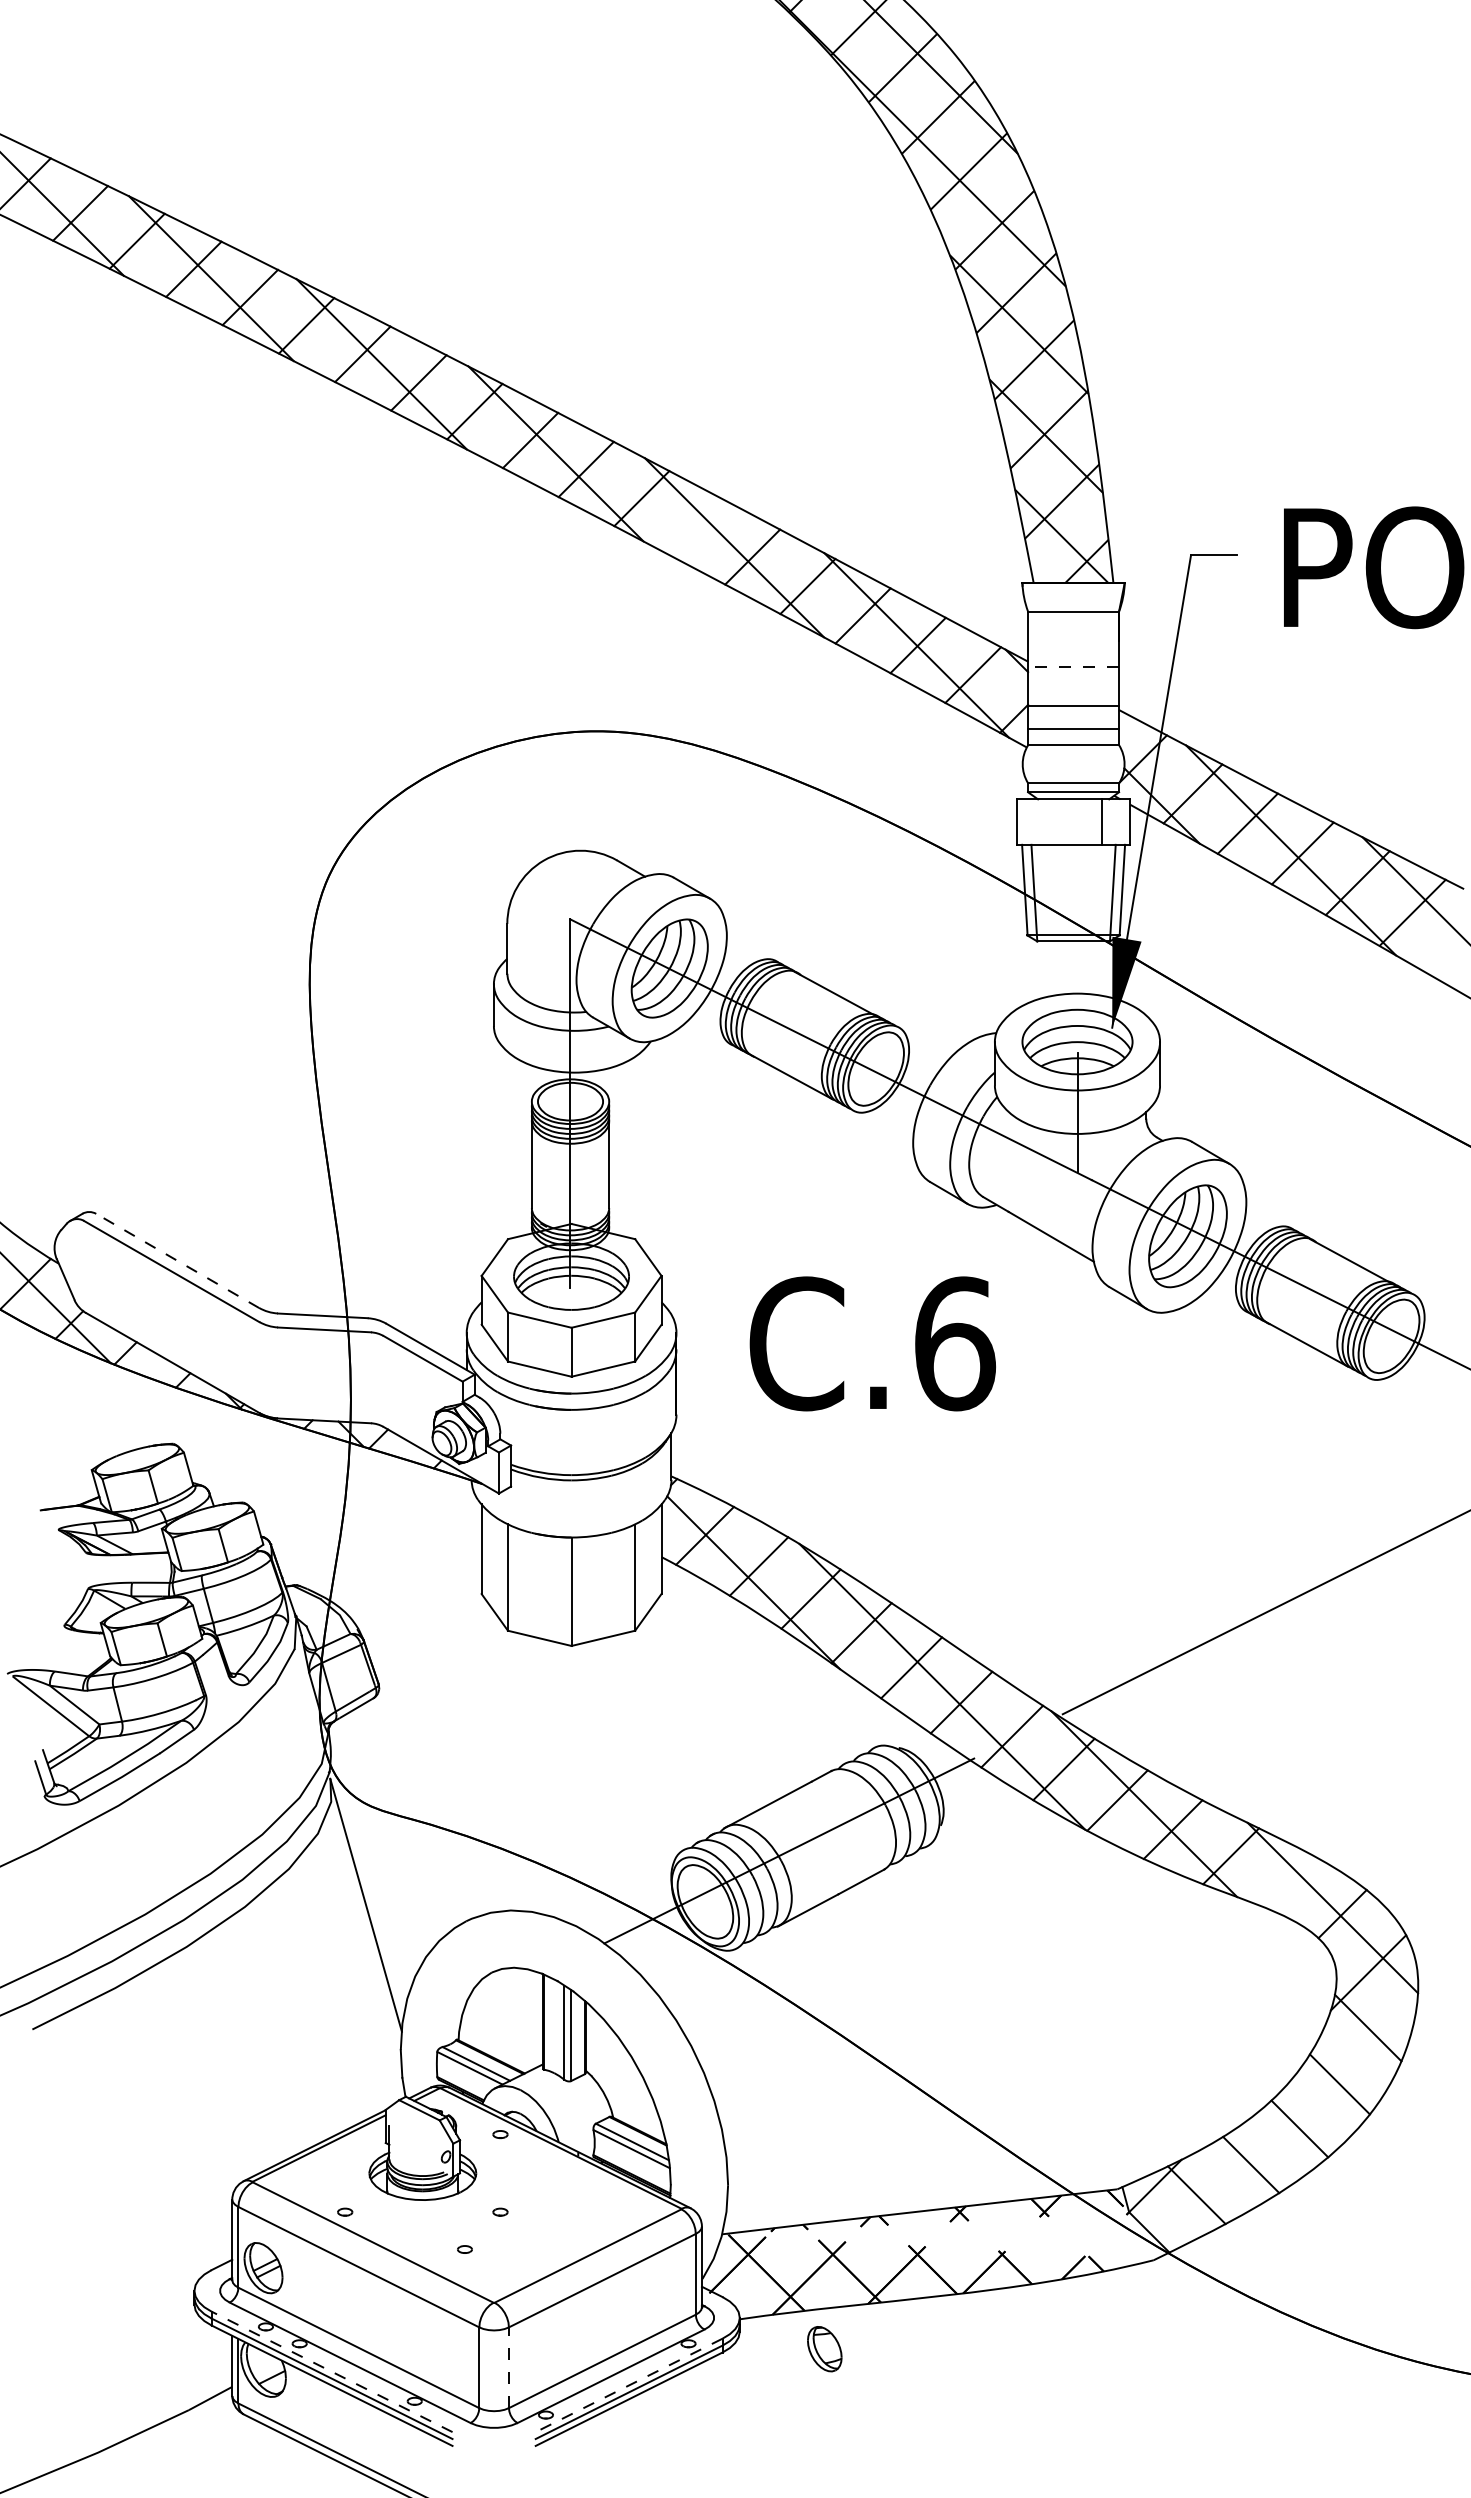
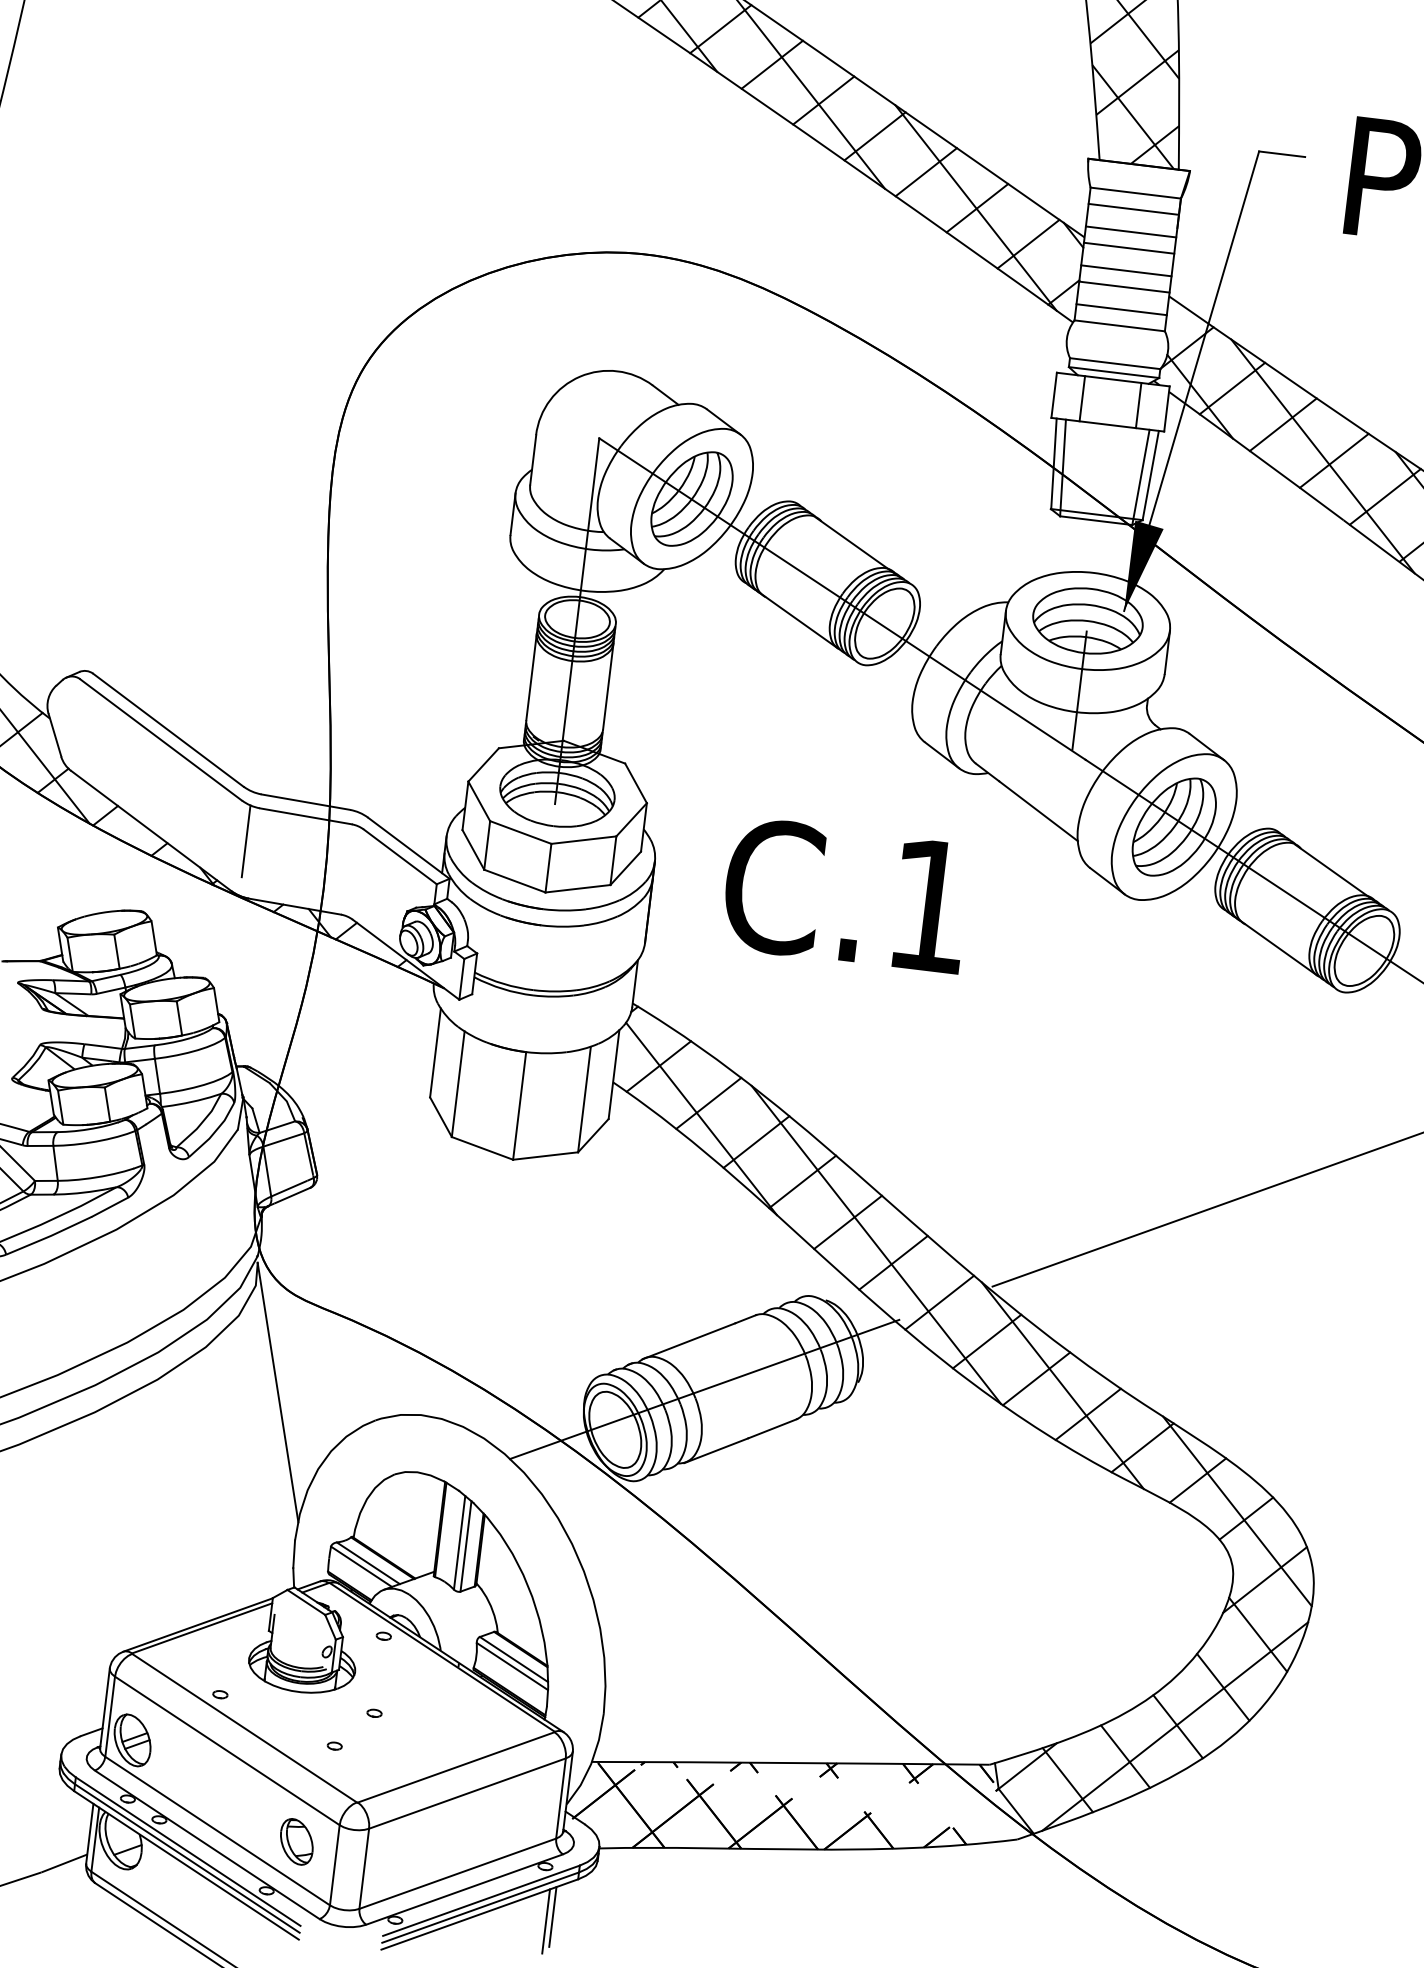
line: (696, 527) -> (771, 64), added
line: (1073, 627) -> (1133, 208), added
line: (1073, 650) -> (1131, 231), added
line: (1073, 667) -> (1128, 248), dashed -> solid
line: (1073, 689) -> (1126, 270), added
line: (1045, 821) -> (1082, 398), added
line: (177, 1260) -> (168, 729), dashed -> solid
text: (955, 1343) -> (930, 905), C.6 -> C.1
line: (268, 1361) -> (246, 840), added
line: (1289, 1881) -> (1197, 1479), added
line: (1296, 2128) -> (1174, 1725), added
part: (824, 2349) -> (296, 1842), moved
line: (508, 2367) -> (363, 1868), dashed -> solid
line: (332, 2371) -> (188, 1851), dashed -> solid
line: (628, 2385) -> (480, 1900), dashed -> solid
line: (701, 2392) -> (552, 1916), added
line: (695, 2397) -> (545, 1920), added

